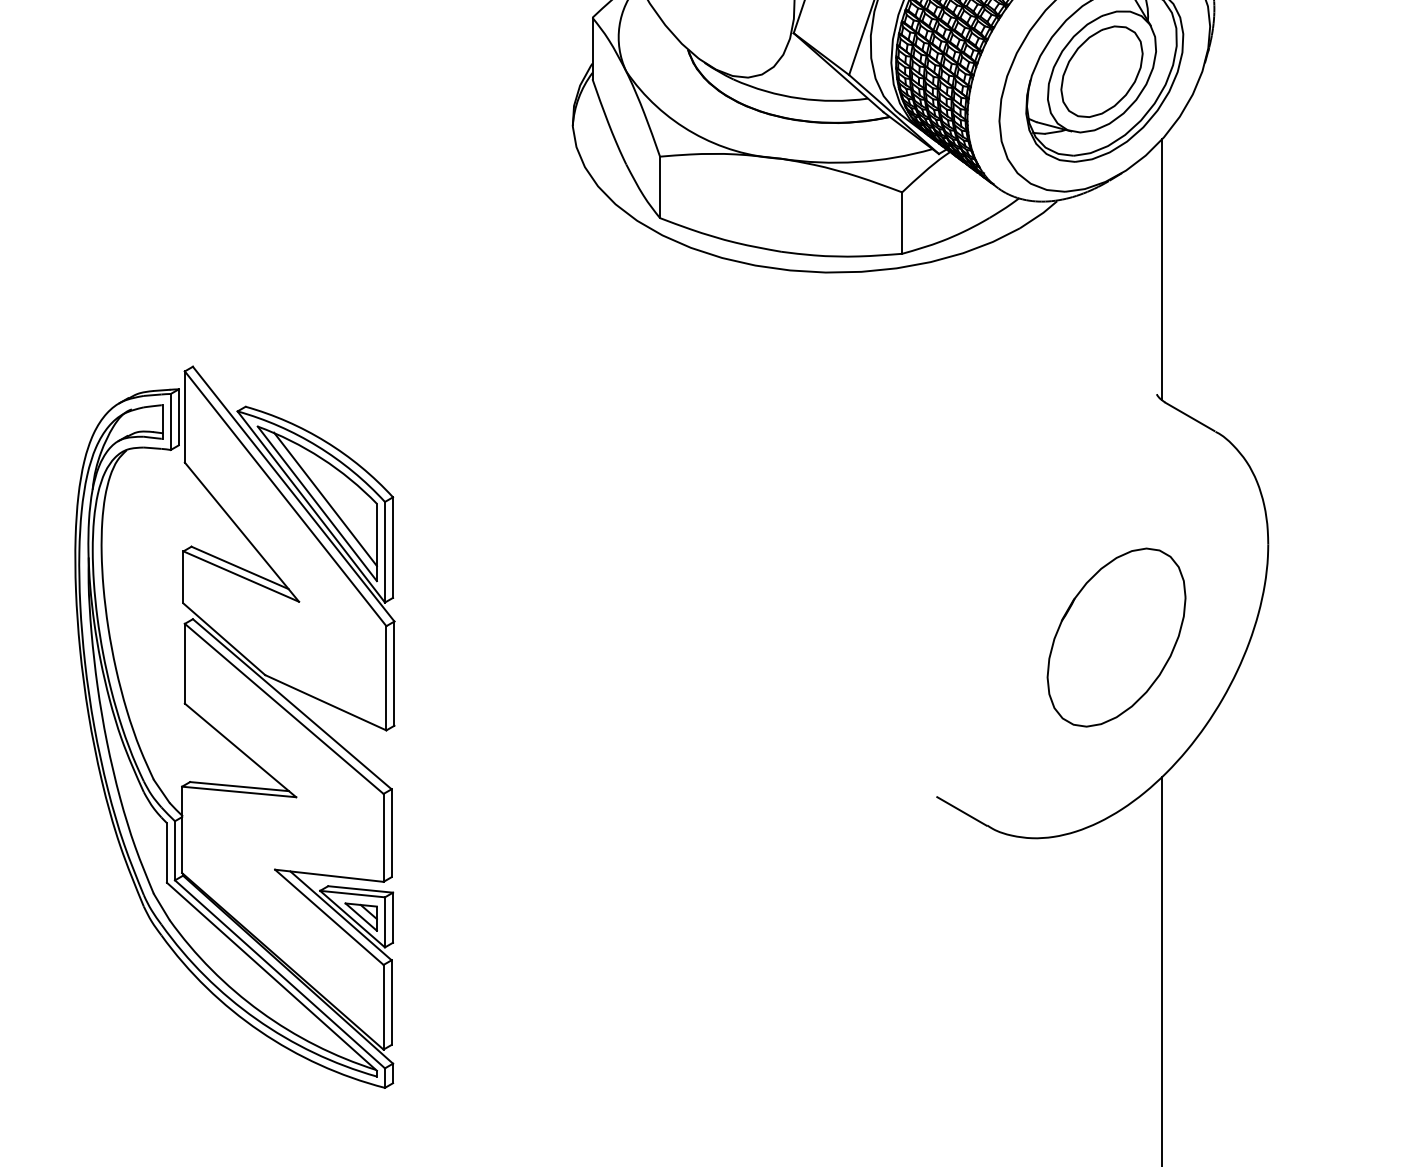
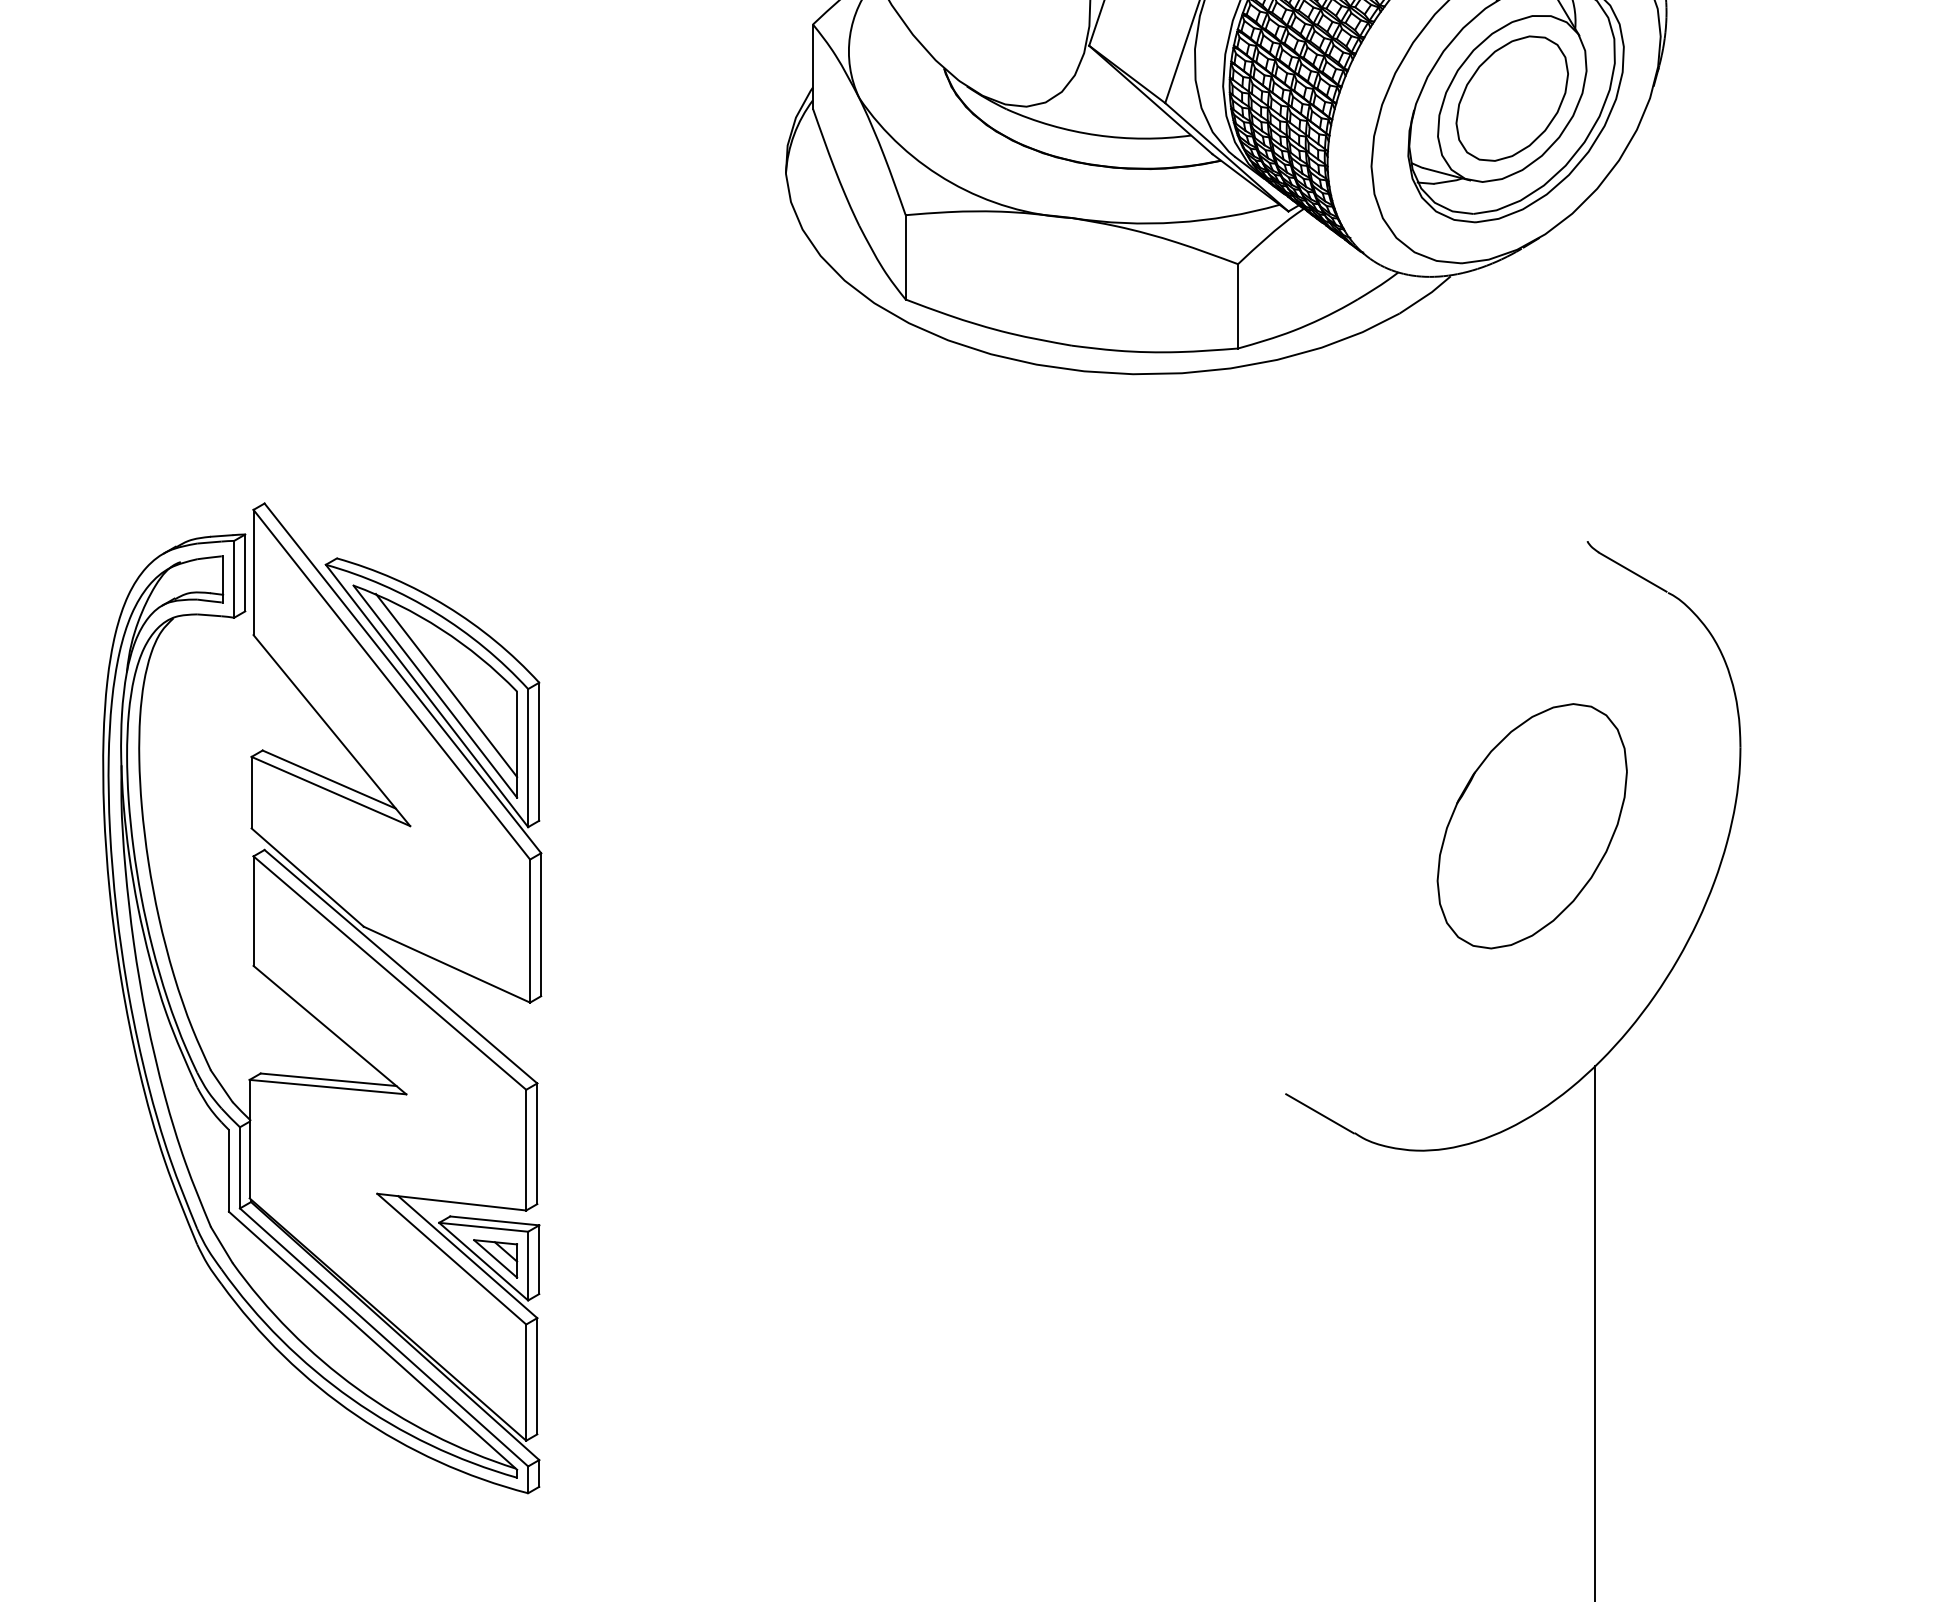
line: (1161, 269) -> (1594, 370), removed
part: (1116, 637) -> (1531, 826), moved

